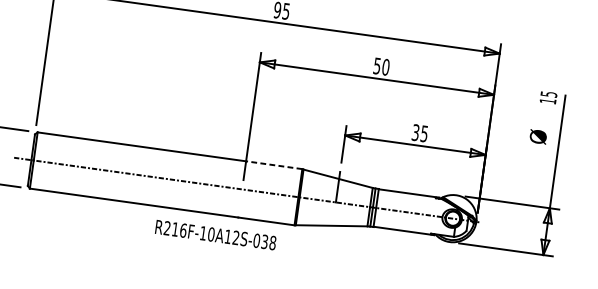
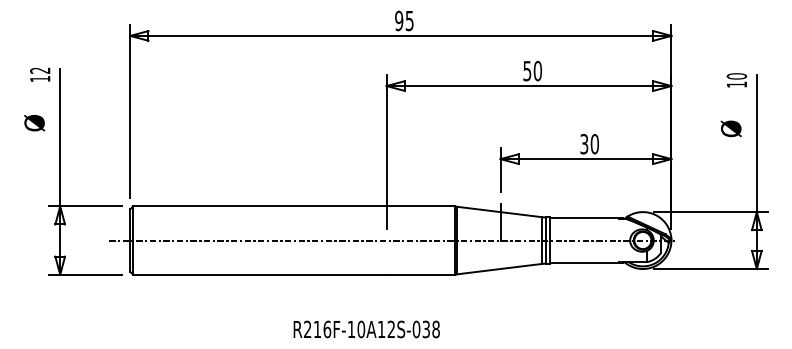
text: (548, 94) -> (736, 76), 15 -> 10
text: (424, 134) -> (594, 144), 35 -> 30
line: (273, 165) -> (420, 206), dashed -> solid
text: (215, 235) -> (366, 329), moved

